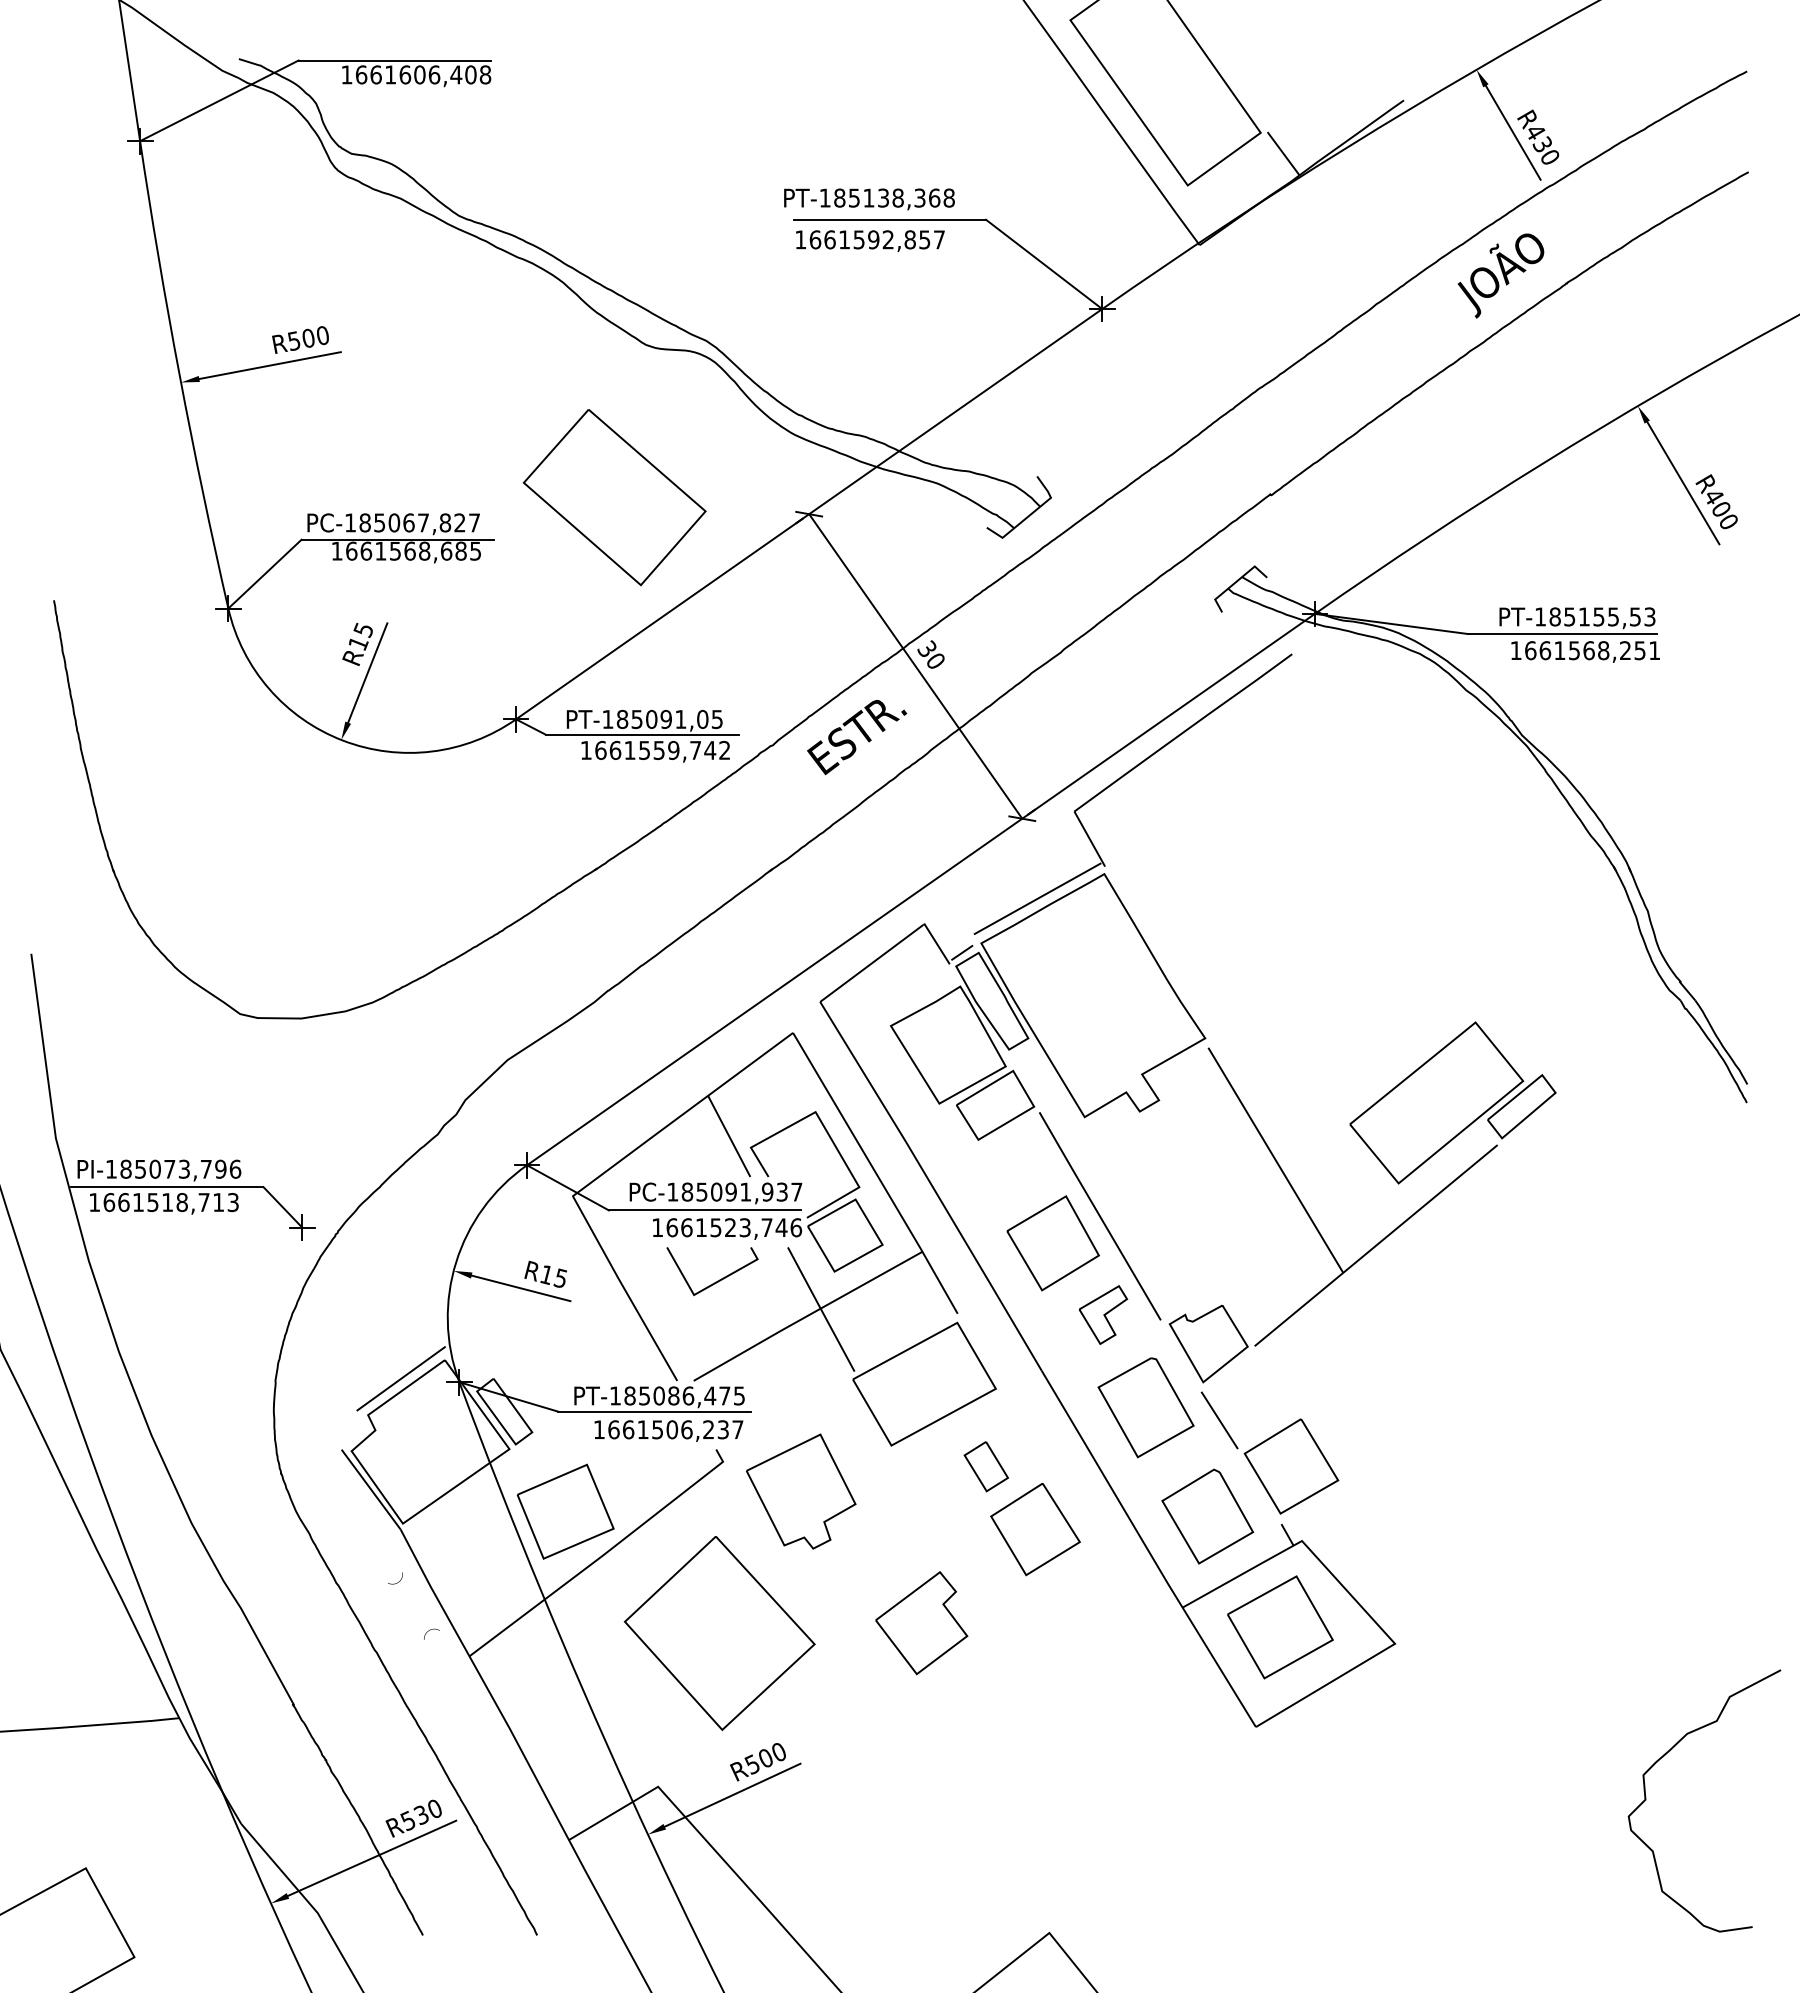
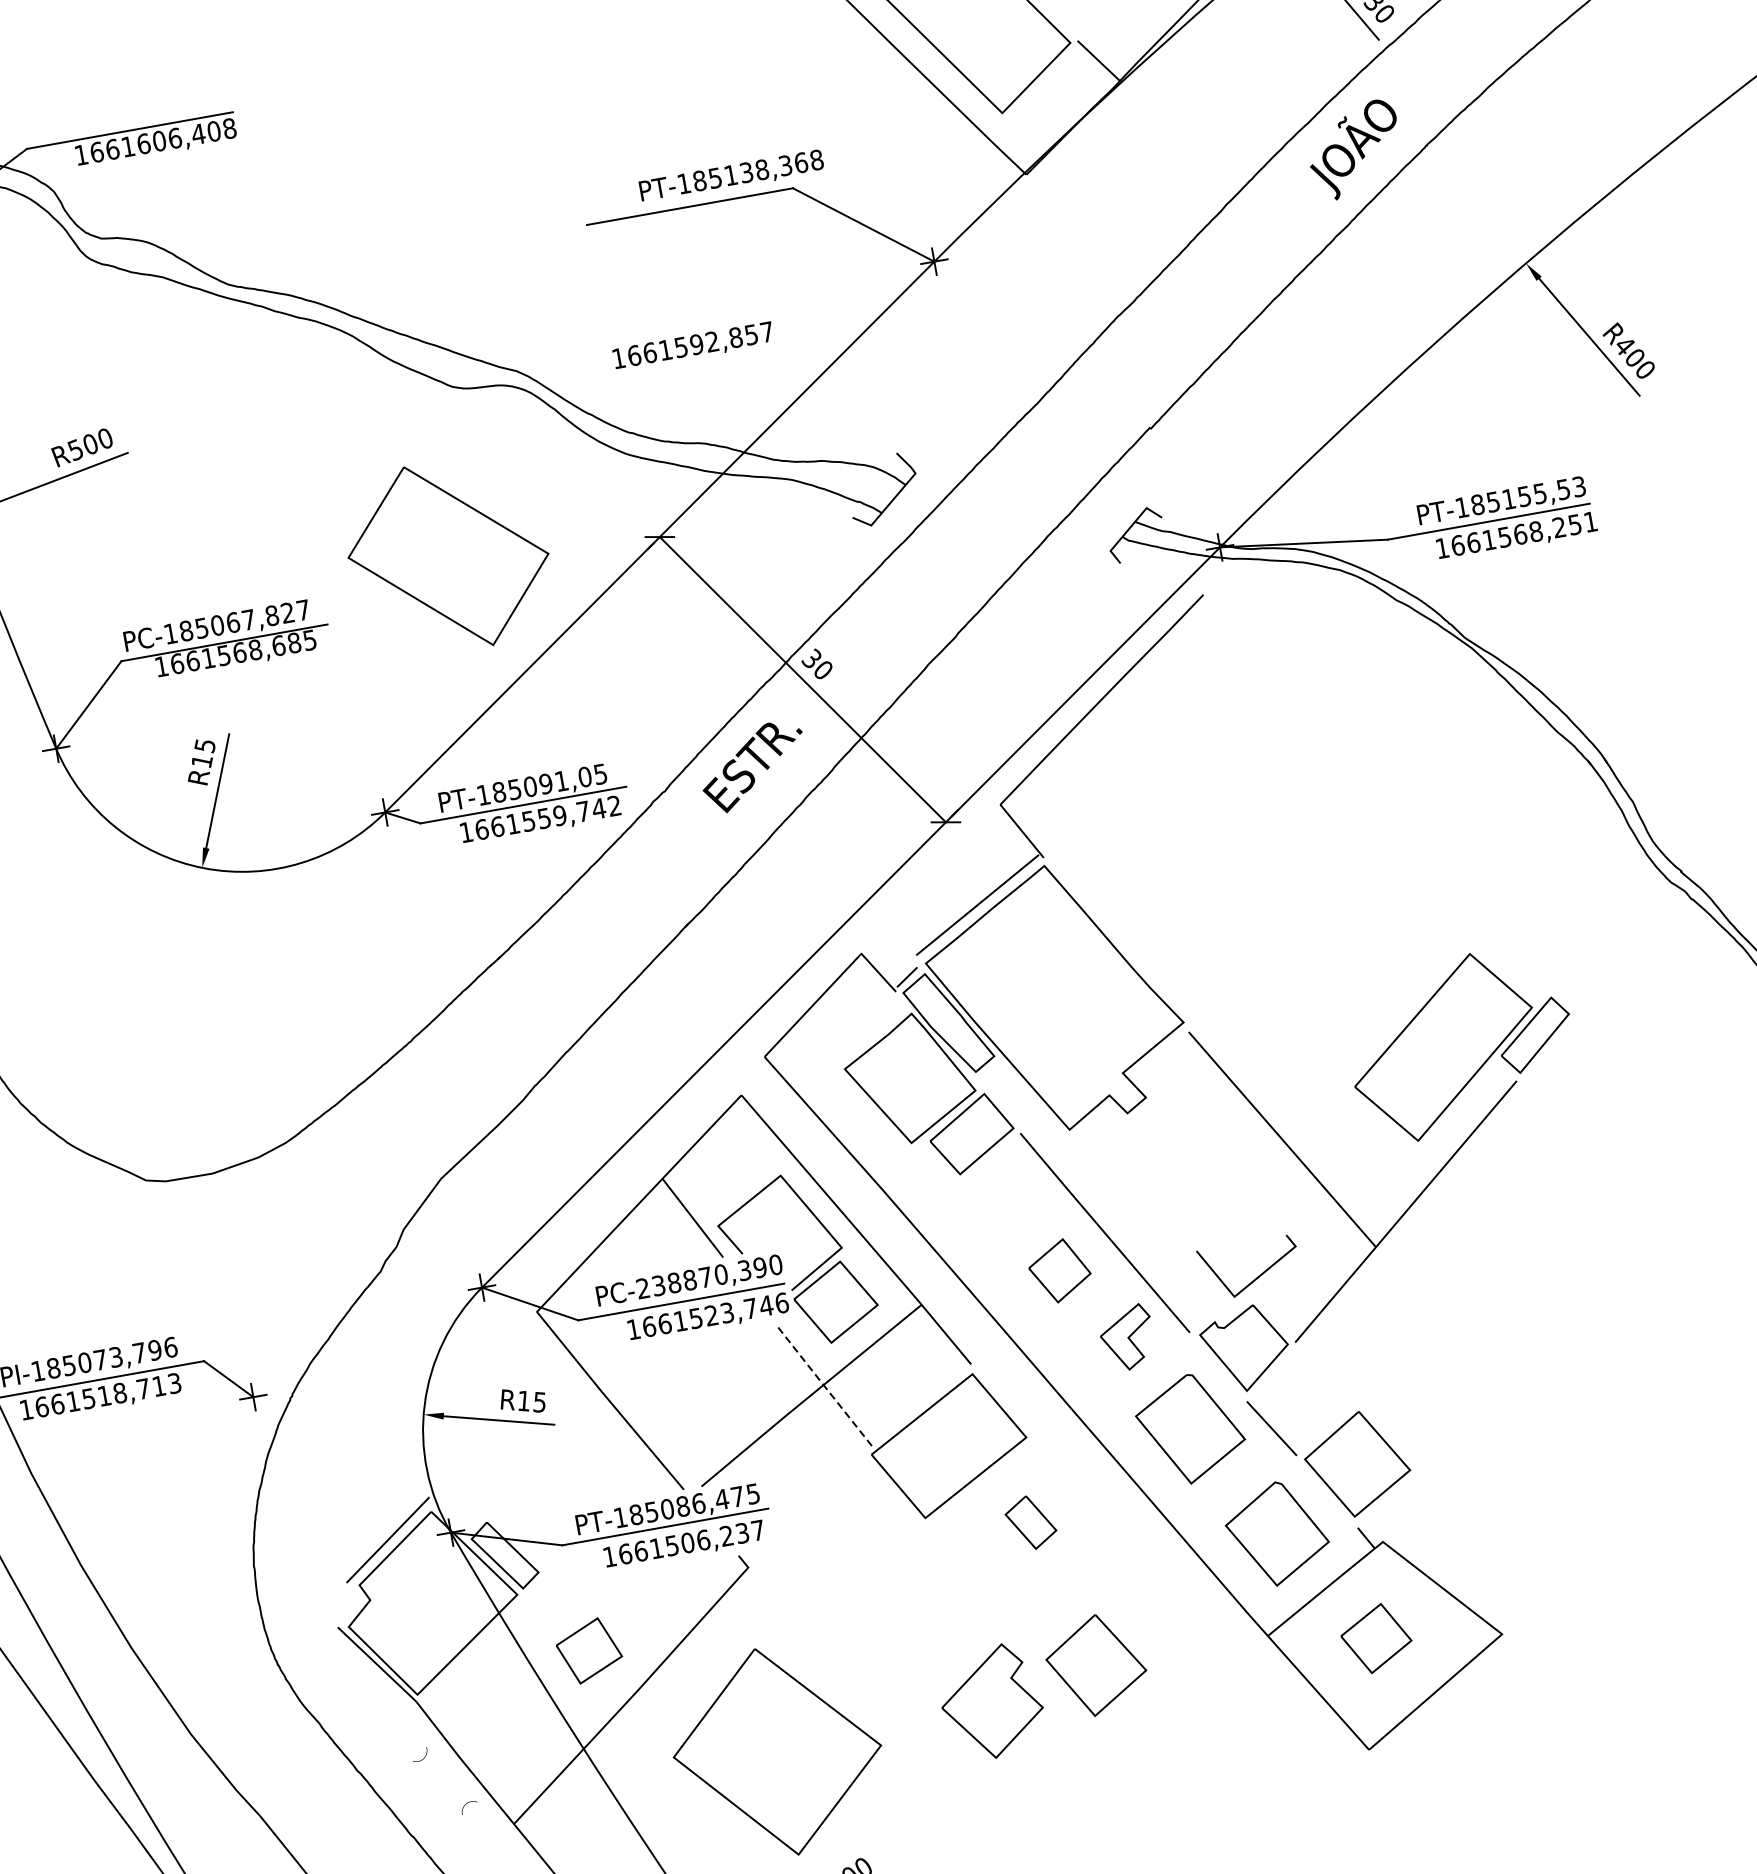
text: (869, 199) -> (731, 176), moved
text: (870, 240) -> (693, 345), moved
text: (734, 1191) -> (709, 1276), PC-185091,937 -> PC-238870,390
part: (1052, 1243) -> (1059, 1271), size x0.6
line: (717, 1280) -> (1256, 1276), moved
line: (820, 1308) -> (823, 1384), solid -> dashed
part: (801, 1491) -> (837, 1584), removed
part: (565, 1511) -> (589, 1650), size x0.6
part: (1035, 1529) -> (1096, 1665), moved
part: (1280, 1627) -> (1376, 1638), size x0.6

